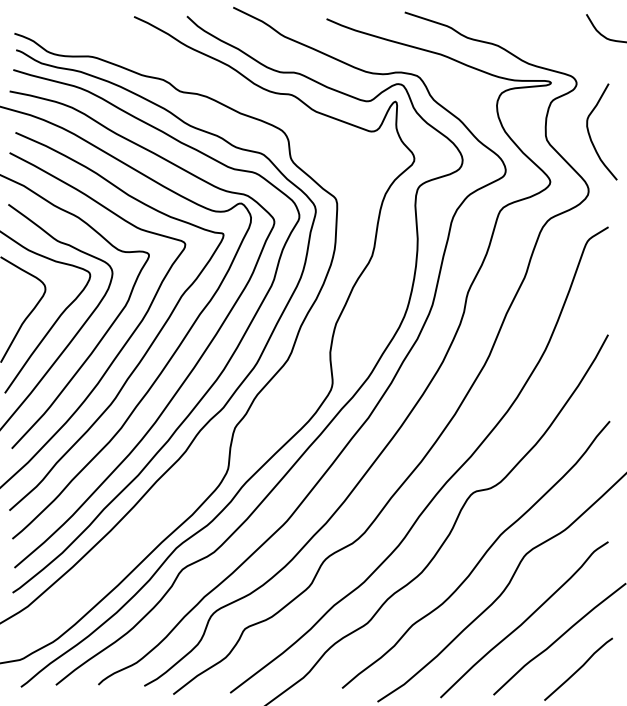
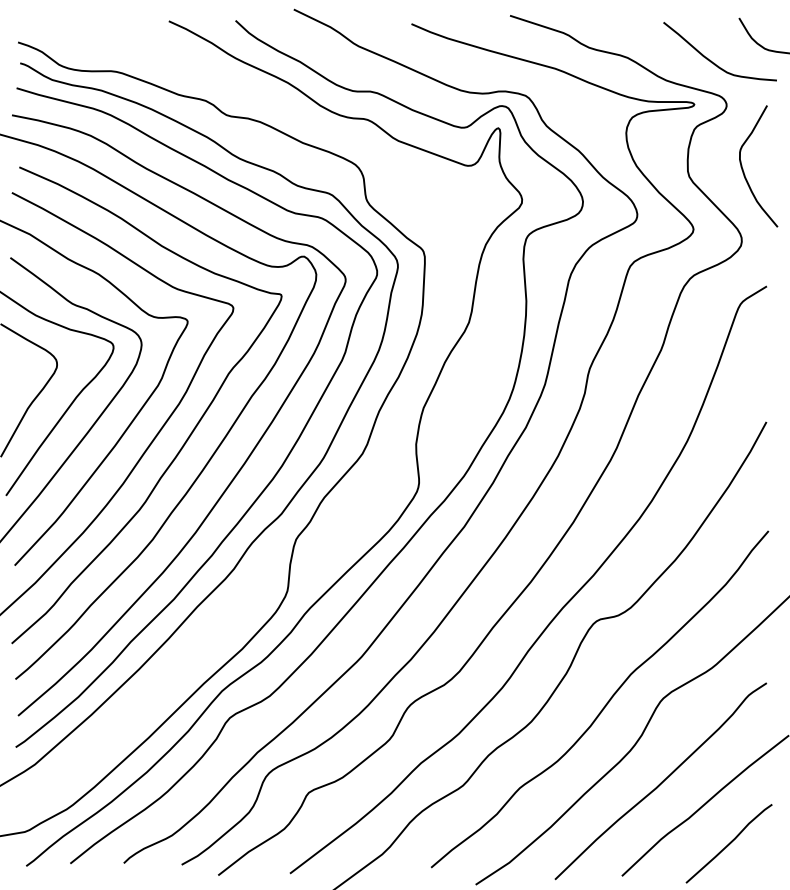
curve: (564, 47) -> (711, 59), added

